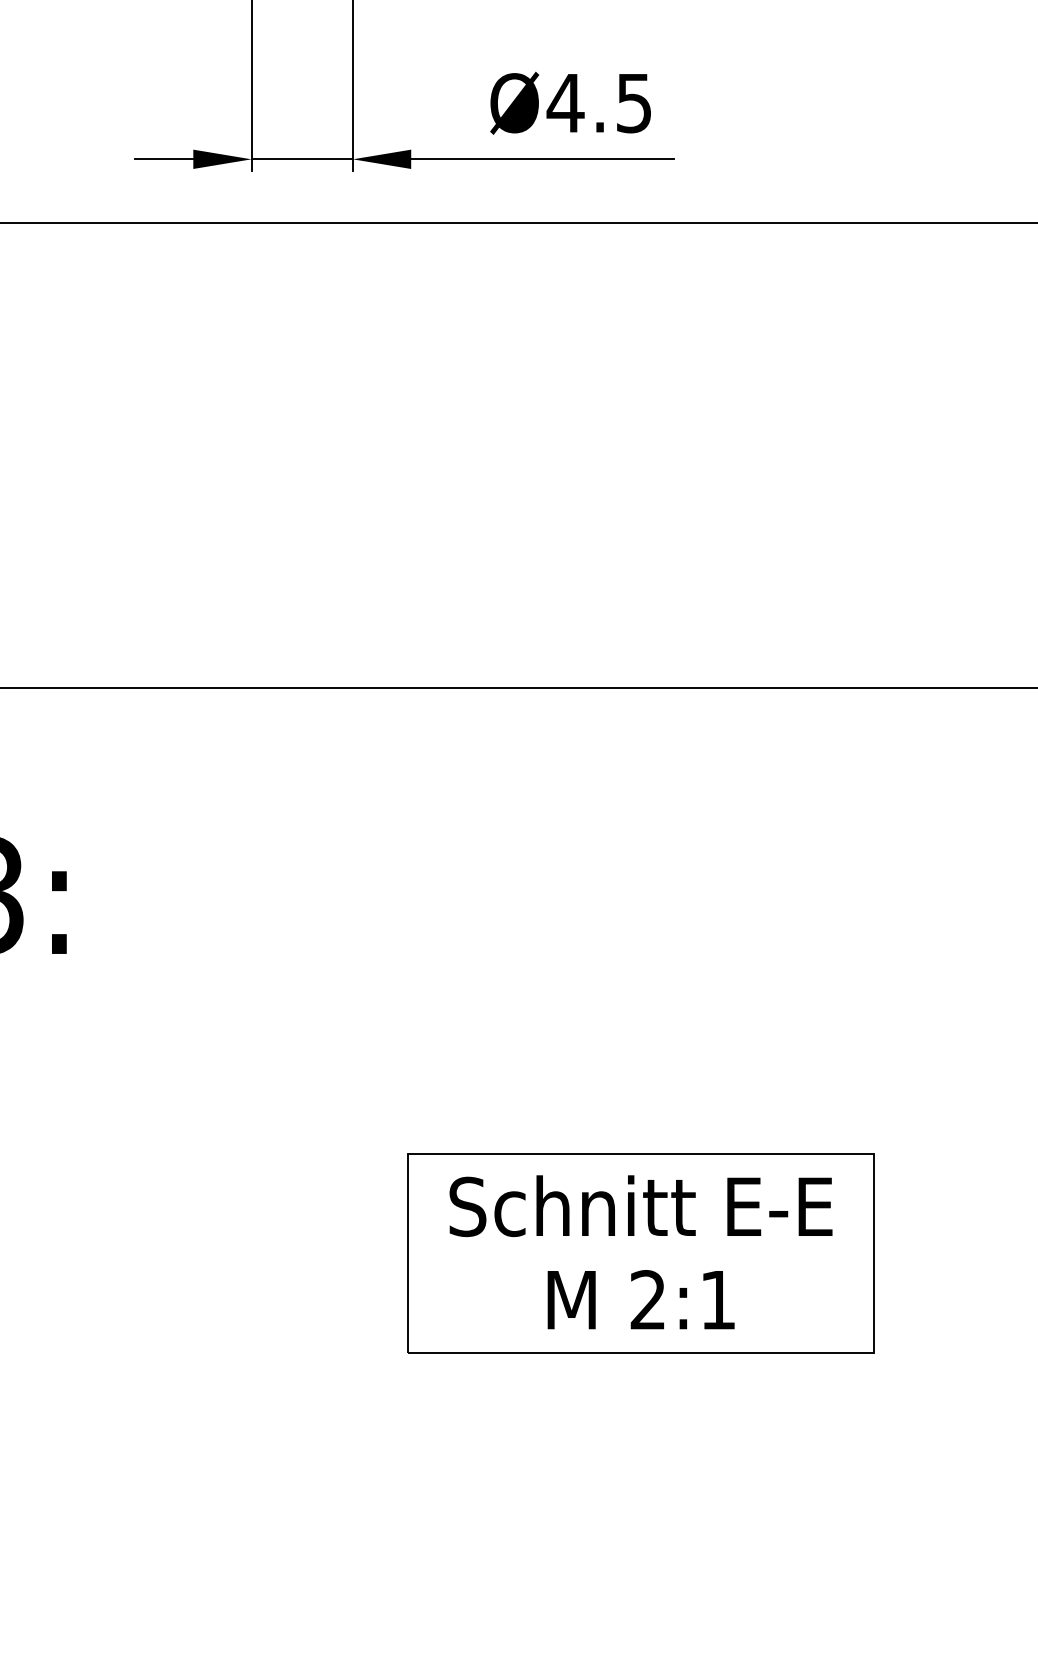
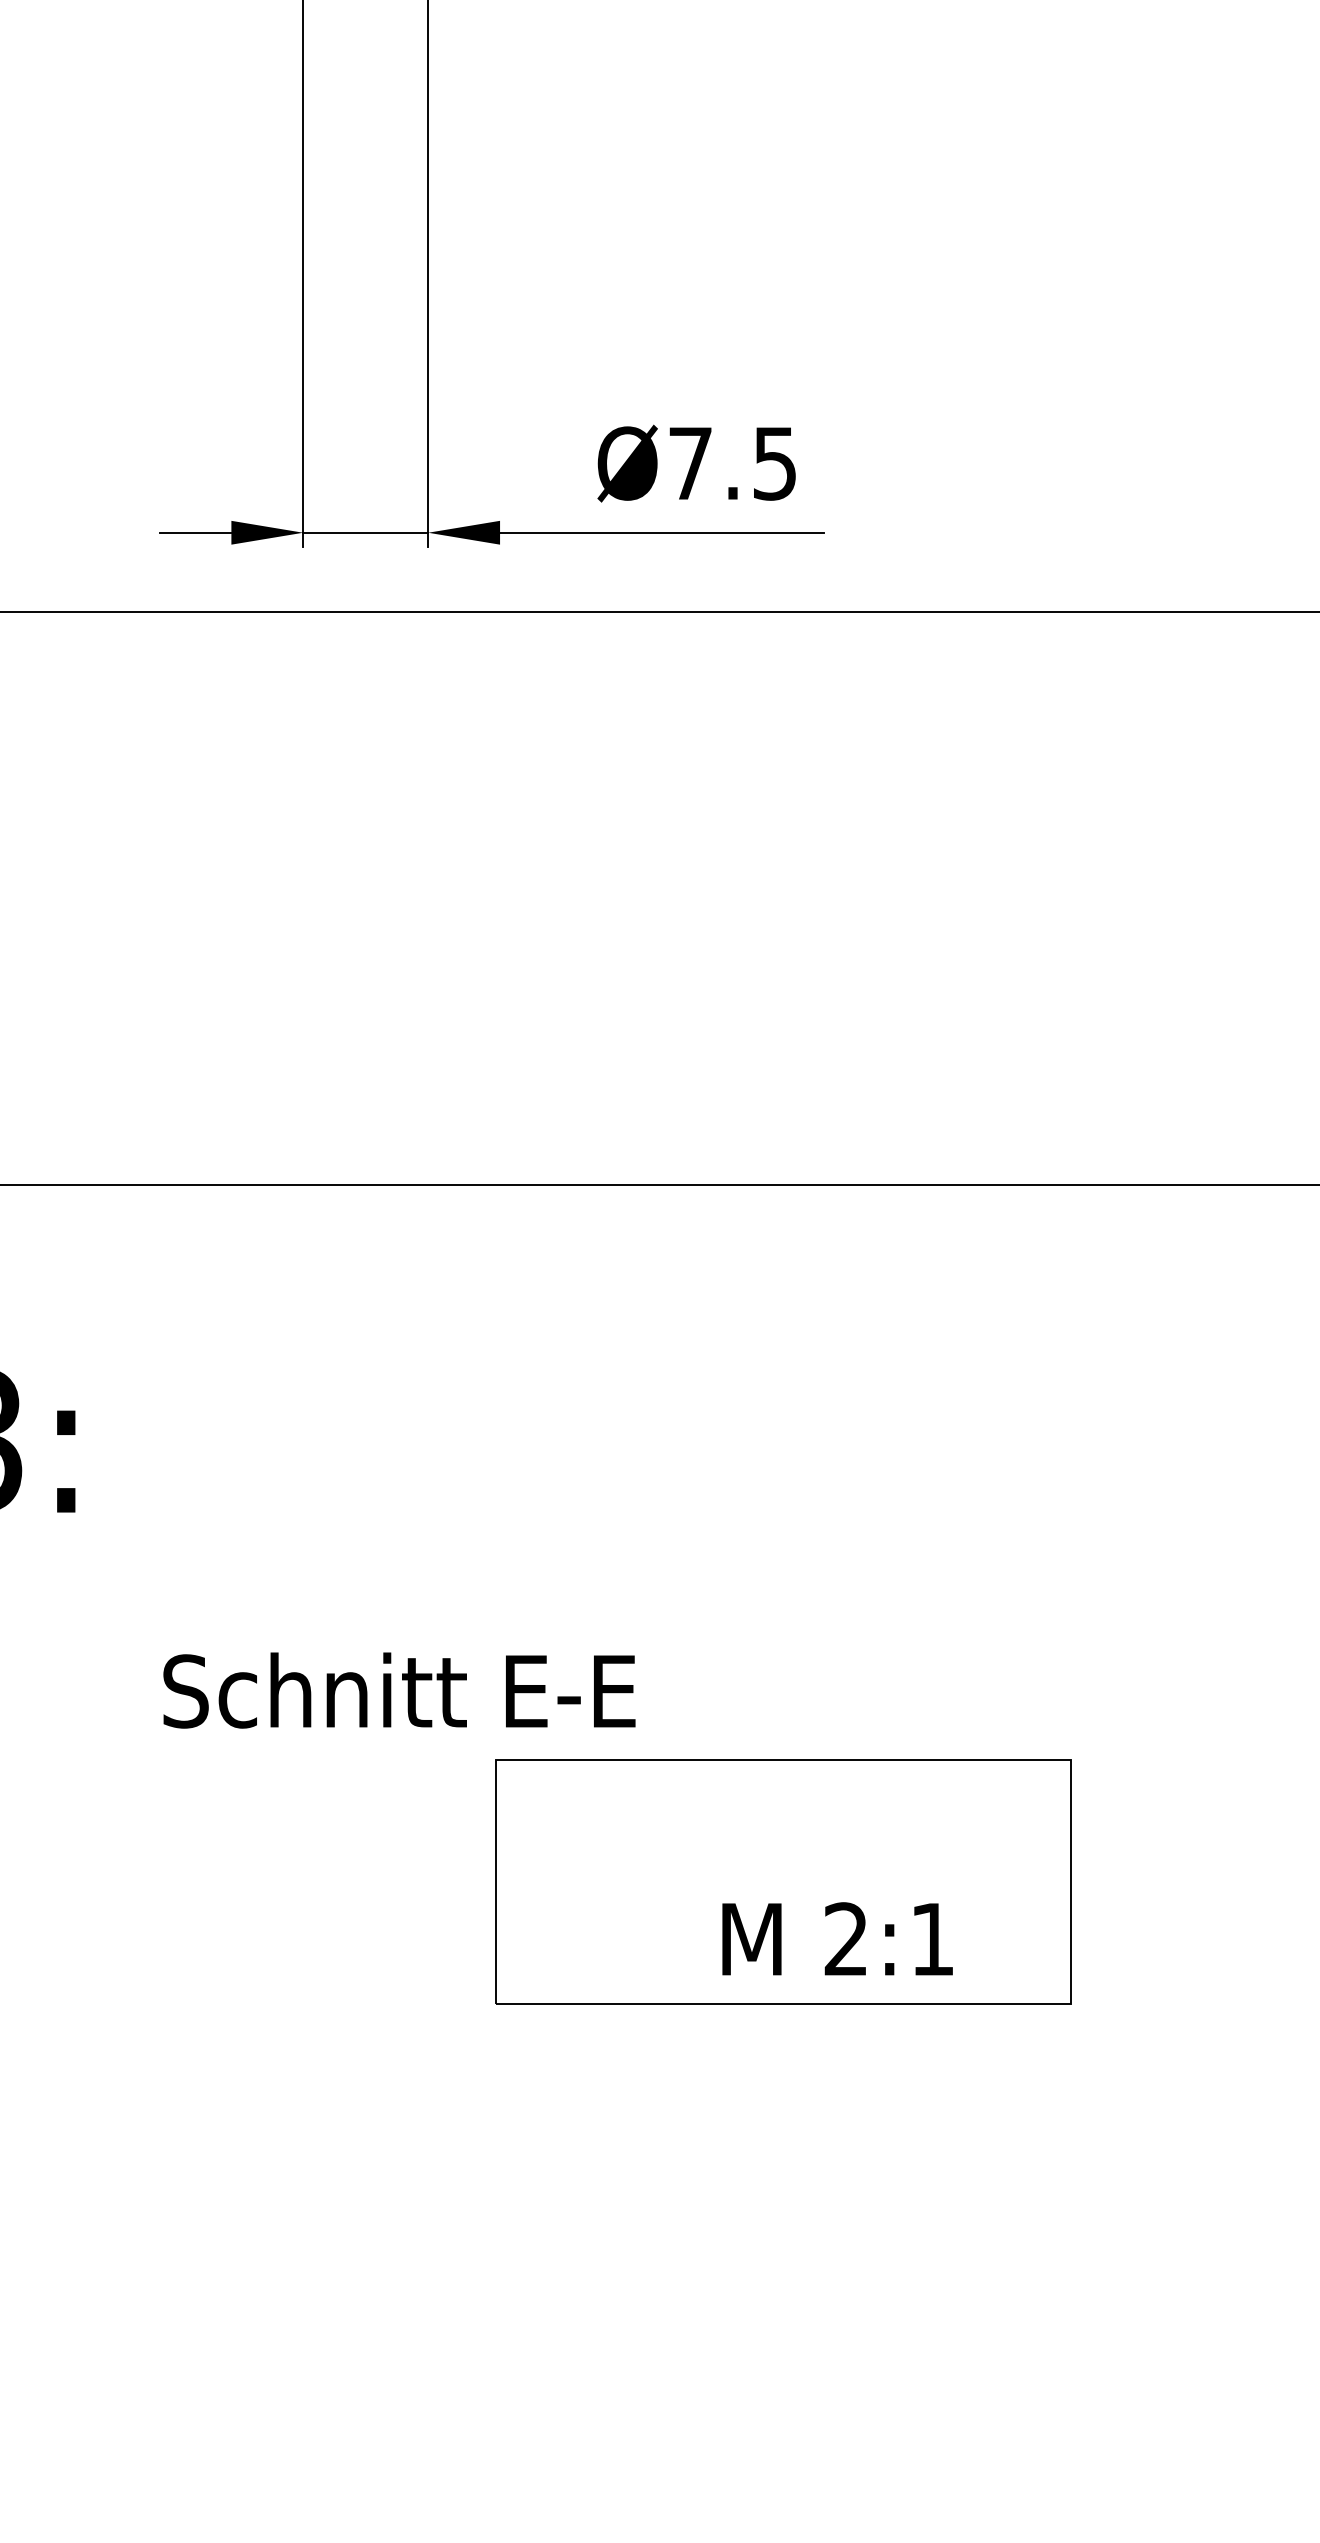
text: (565, 103) -> (690, 463), Ø4.5 -> Ø7.5
text: (641, 1206) -> (399, 1690), moved
text: (641, 1299) -> (837, 1938), moved

